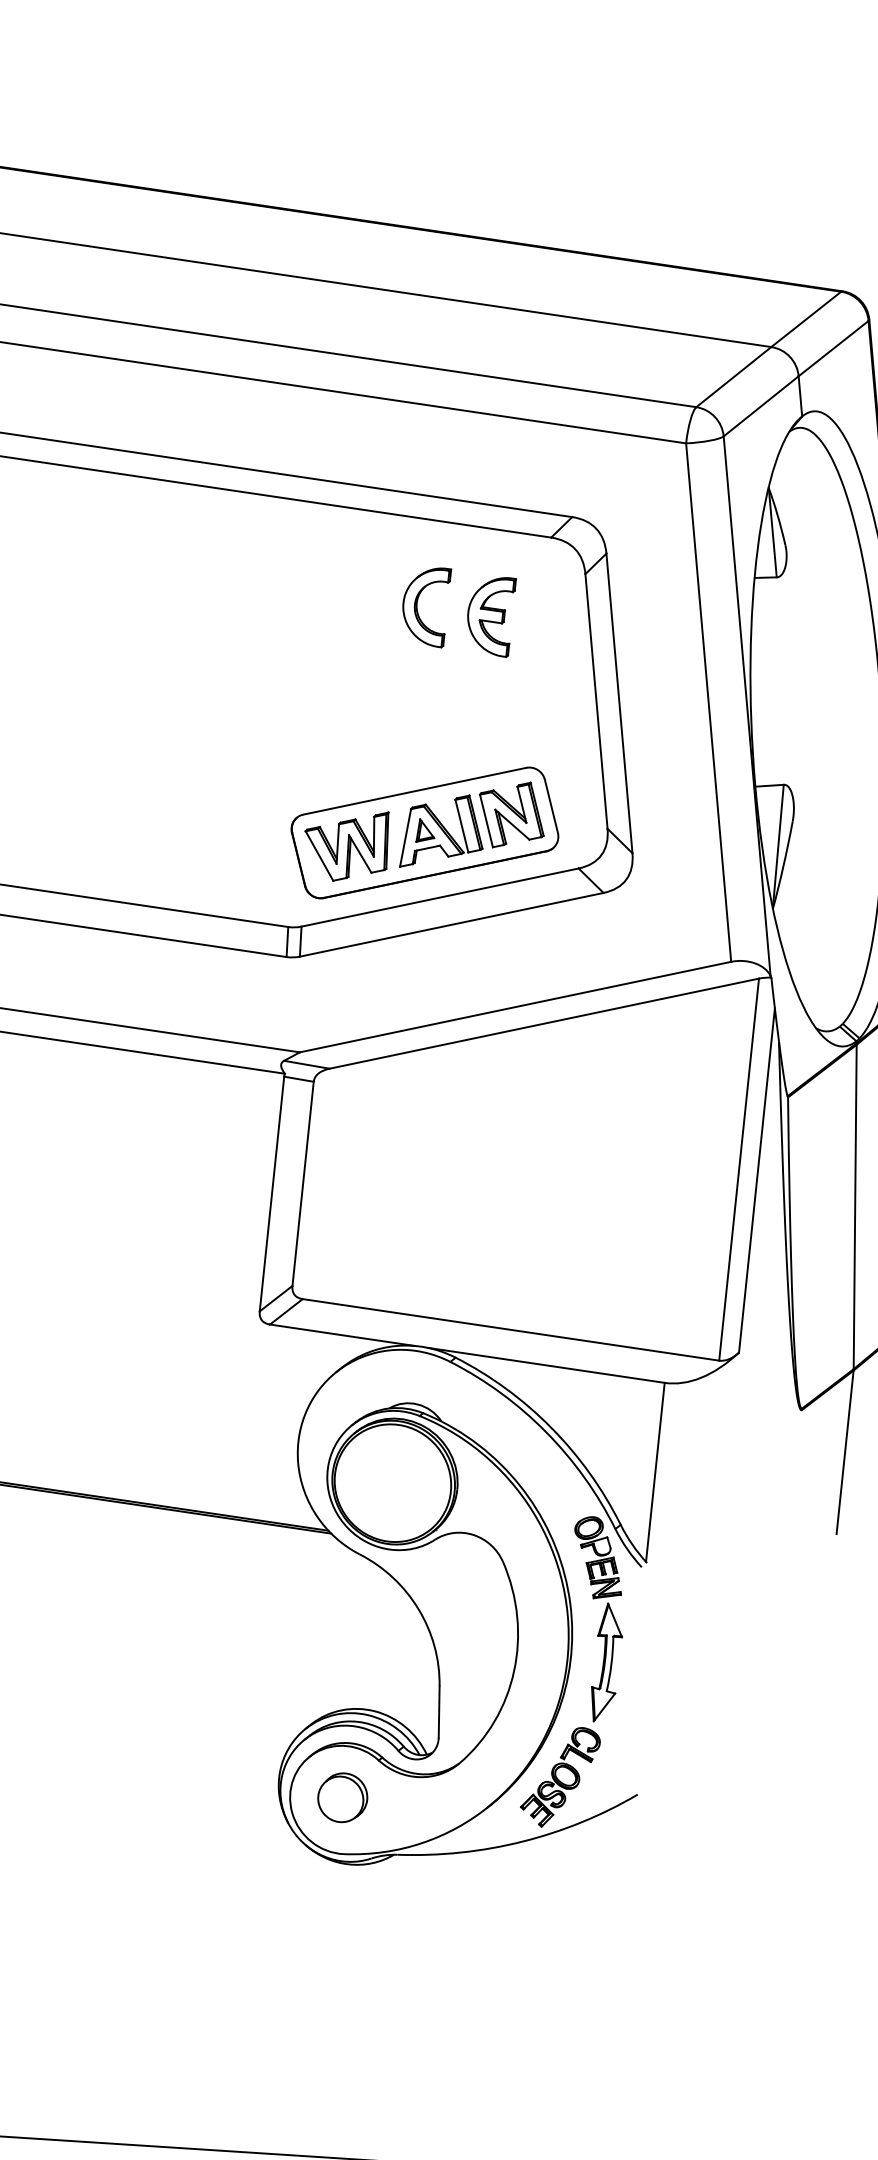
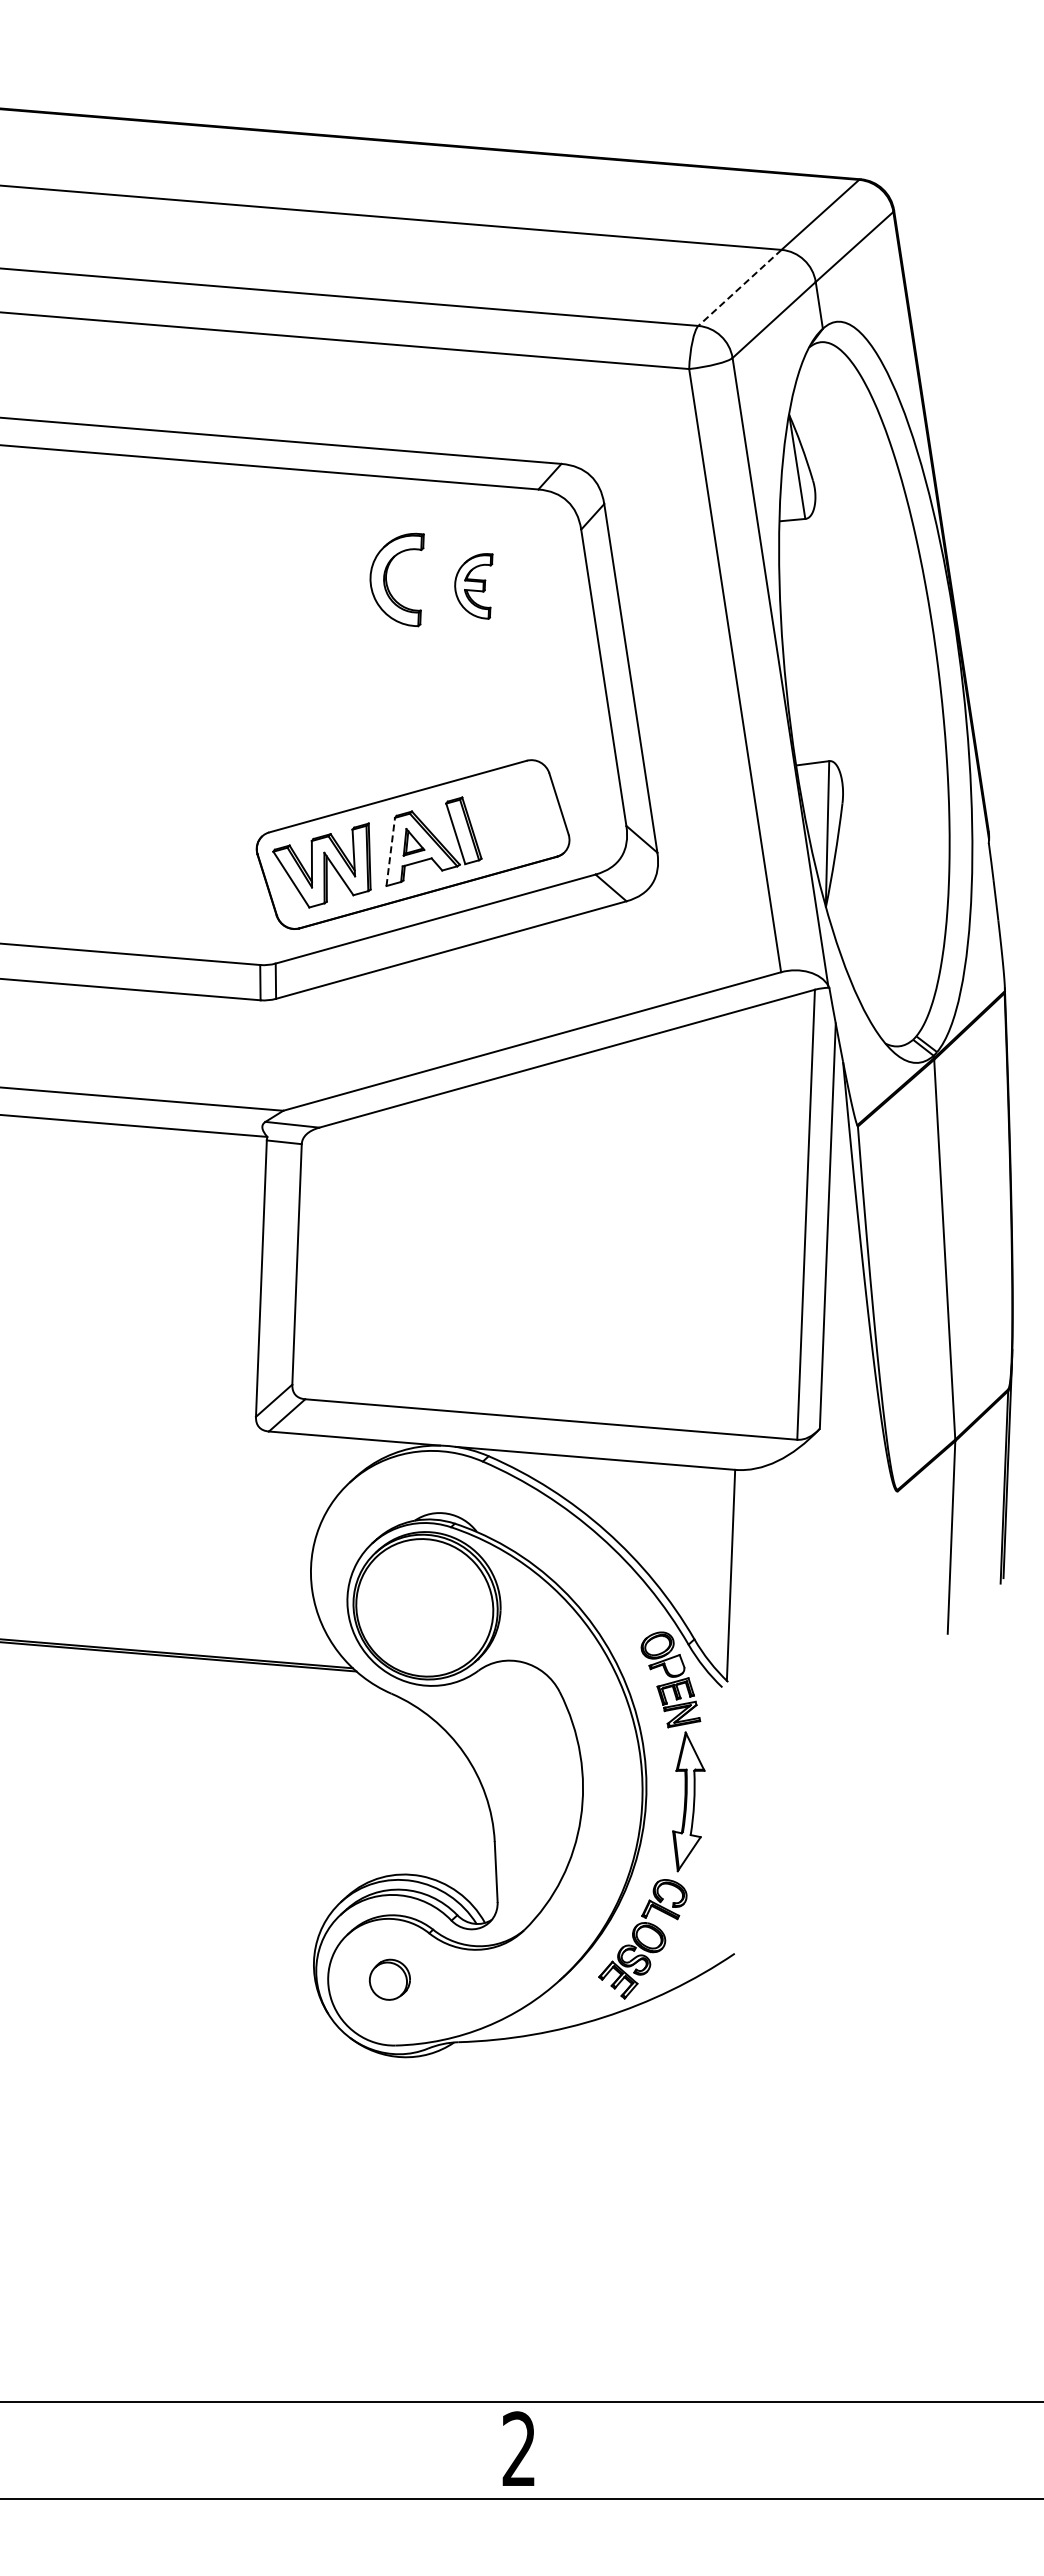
line: (733, 377) -> (739, 288), solid -> dashed
part: (490, 616) -> (473, 586), size x0.7
part: (511, 814) -> (513, 816), removed
line: (405, 837) -> (390, 851), solid -> dashed
part: (342, 1797) -> (389, 1979), size x0.7

